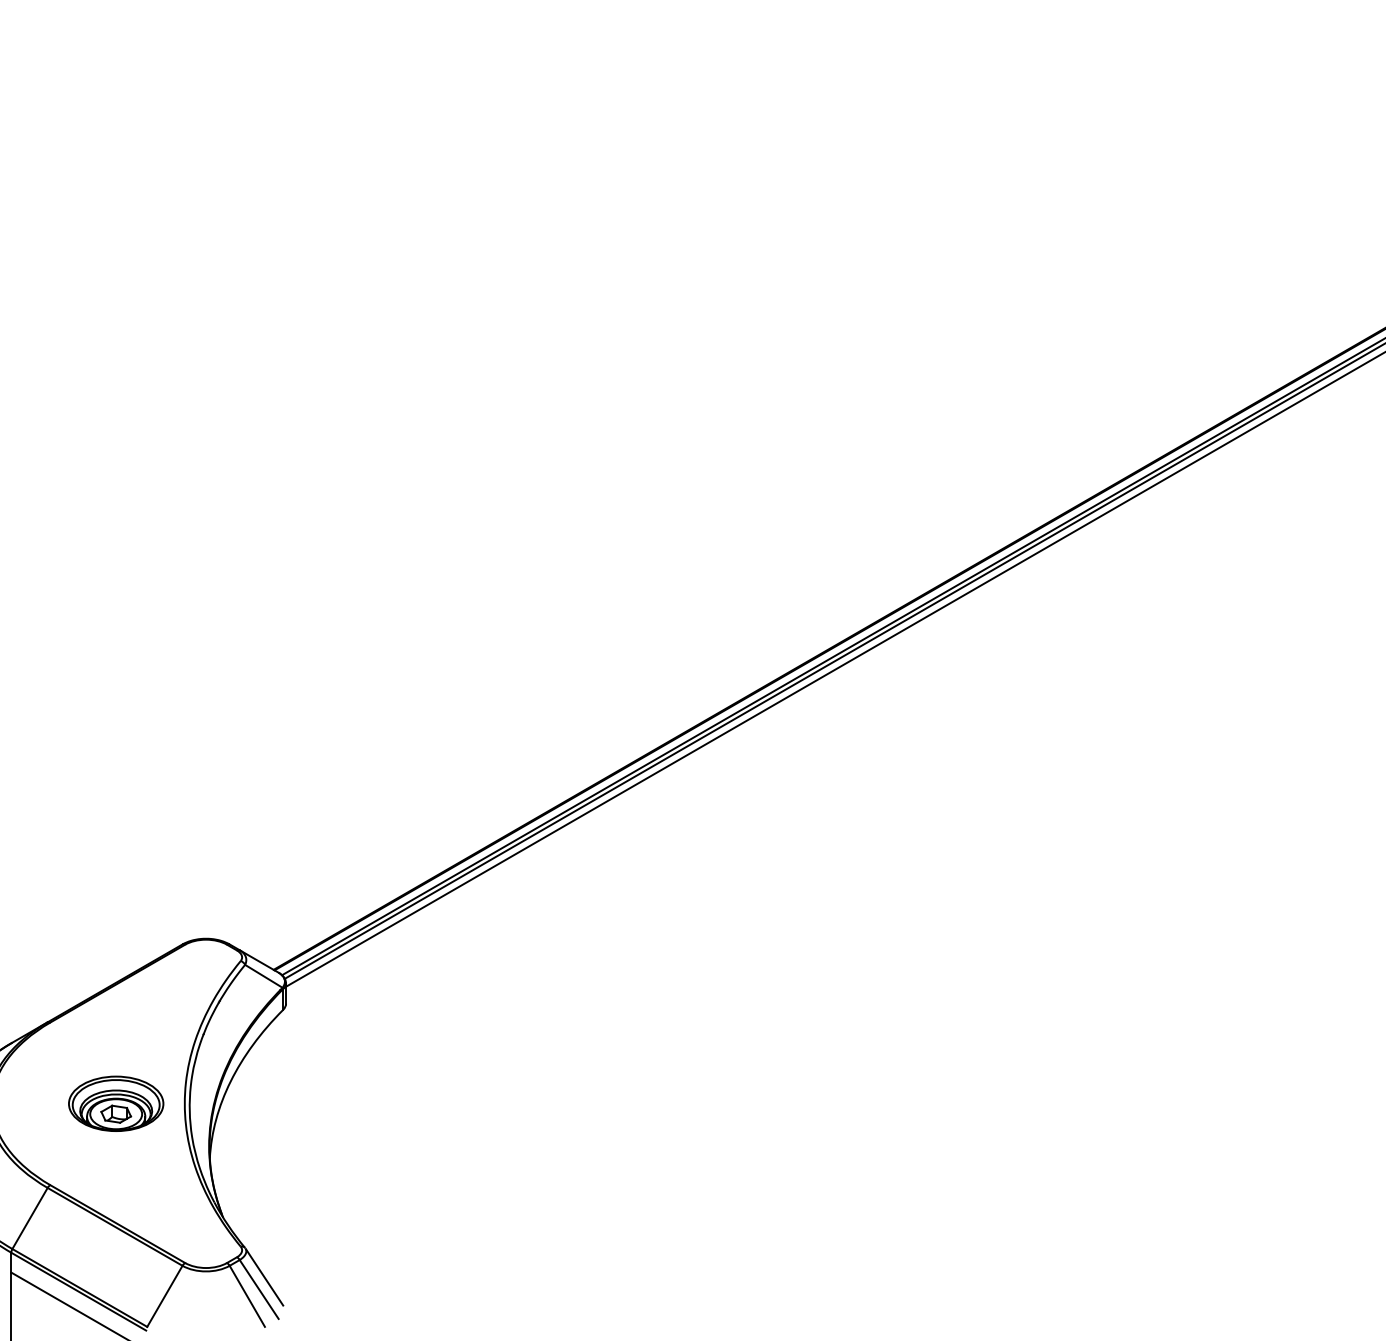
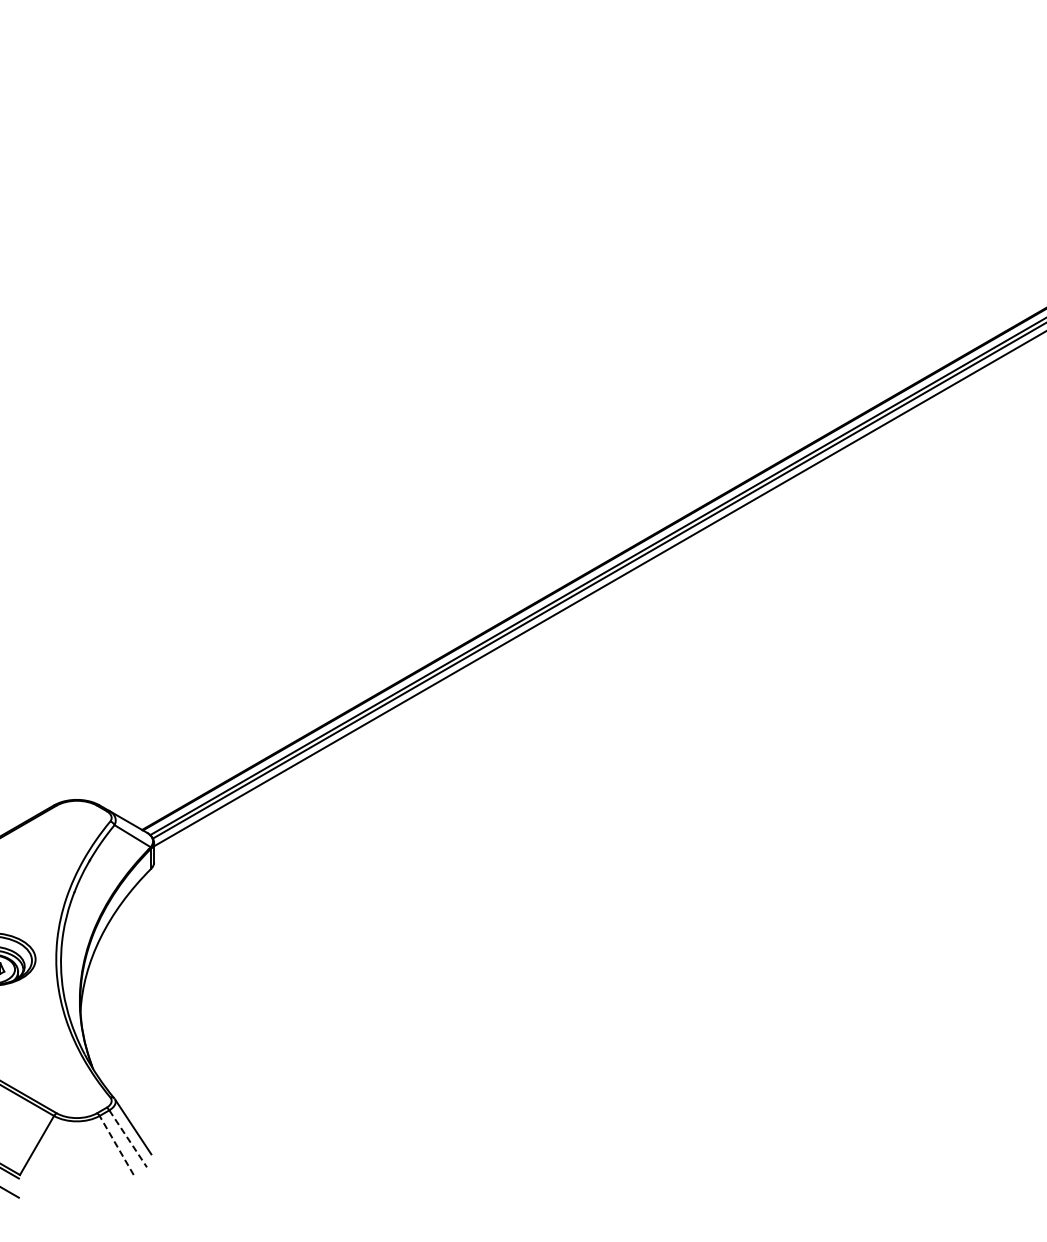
line: (259, 1289) -> (128, 1138), solid -> dashed
line: (247, 1295) -> (116, 1144), solid -> dashed

